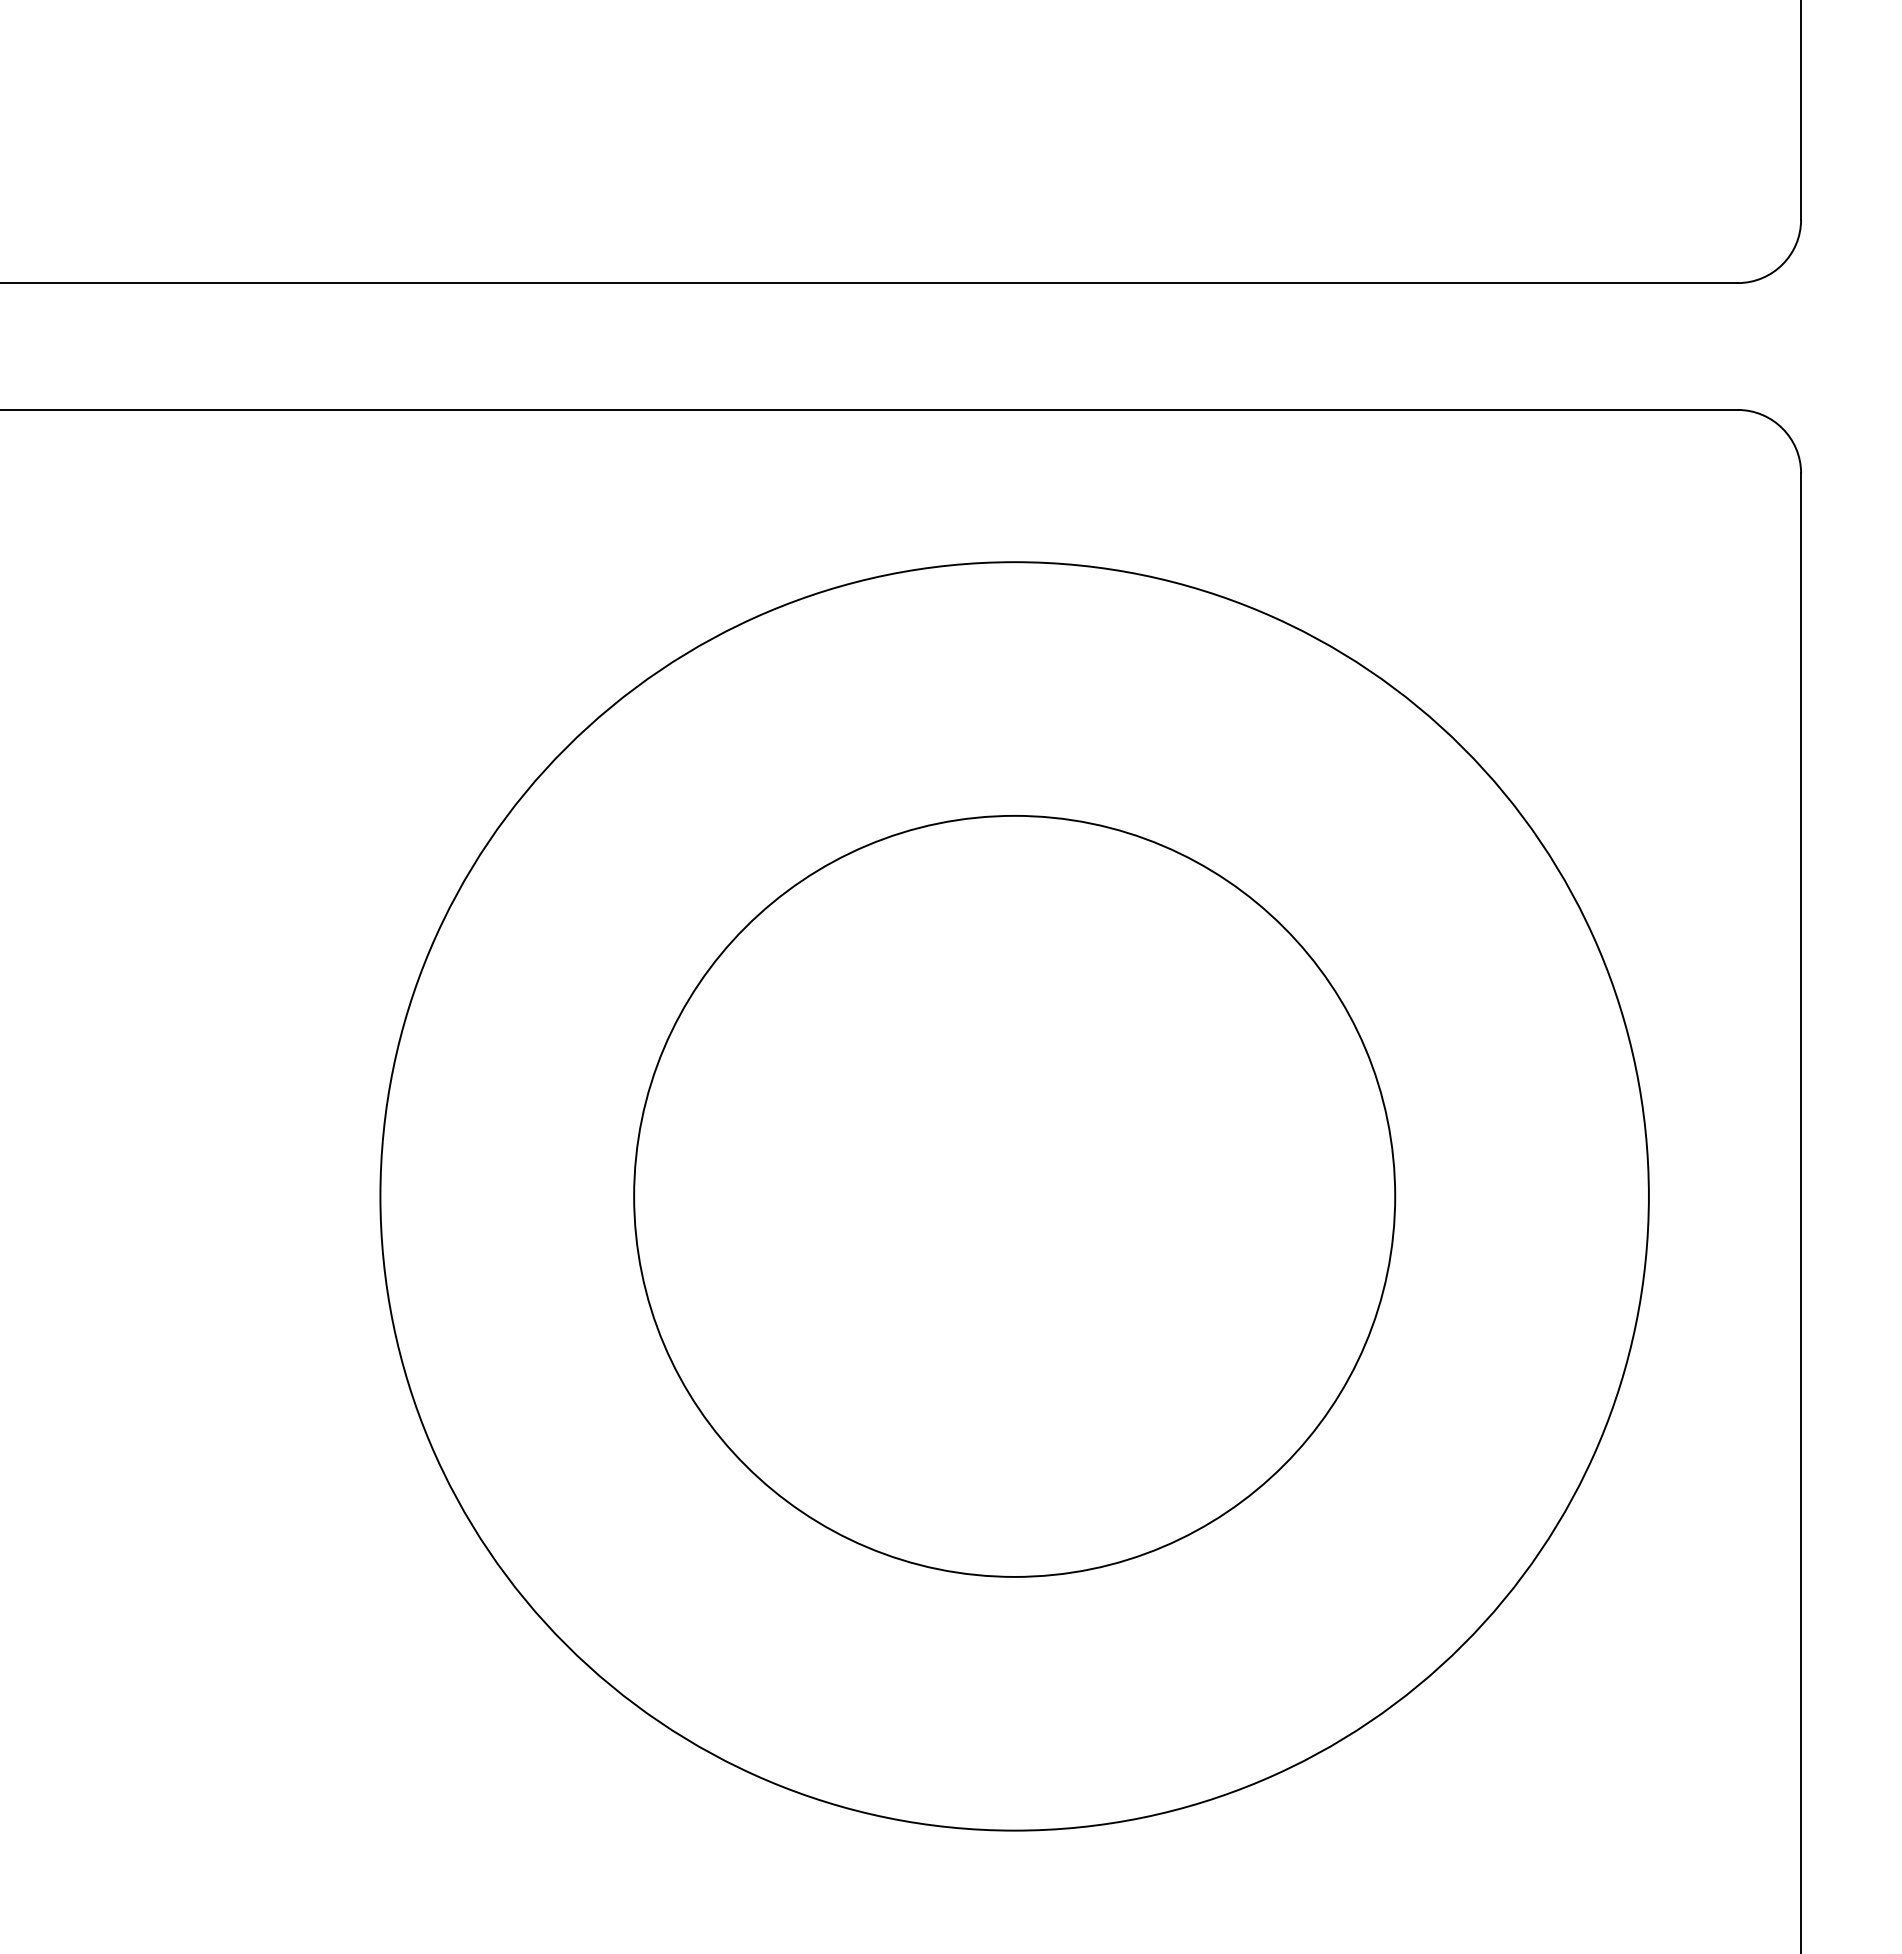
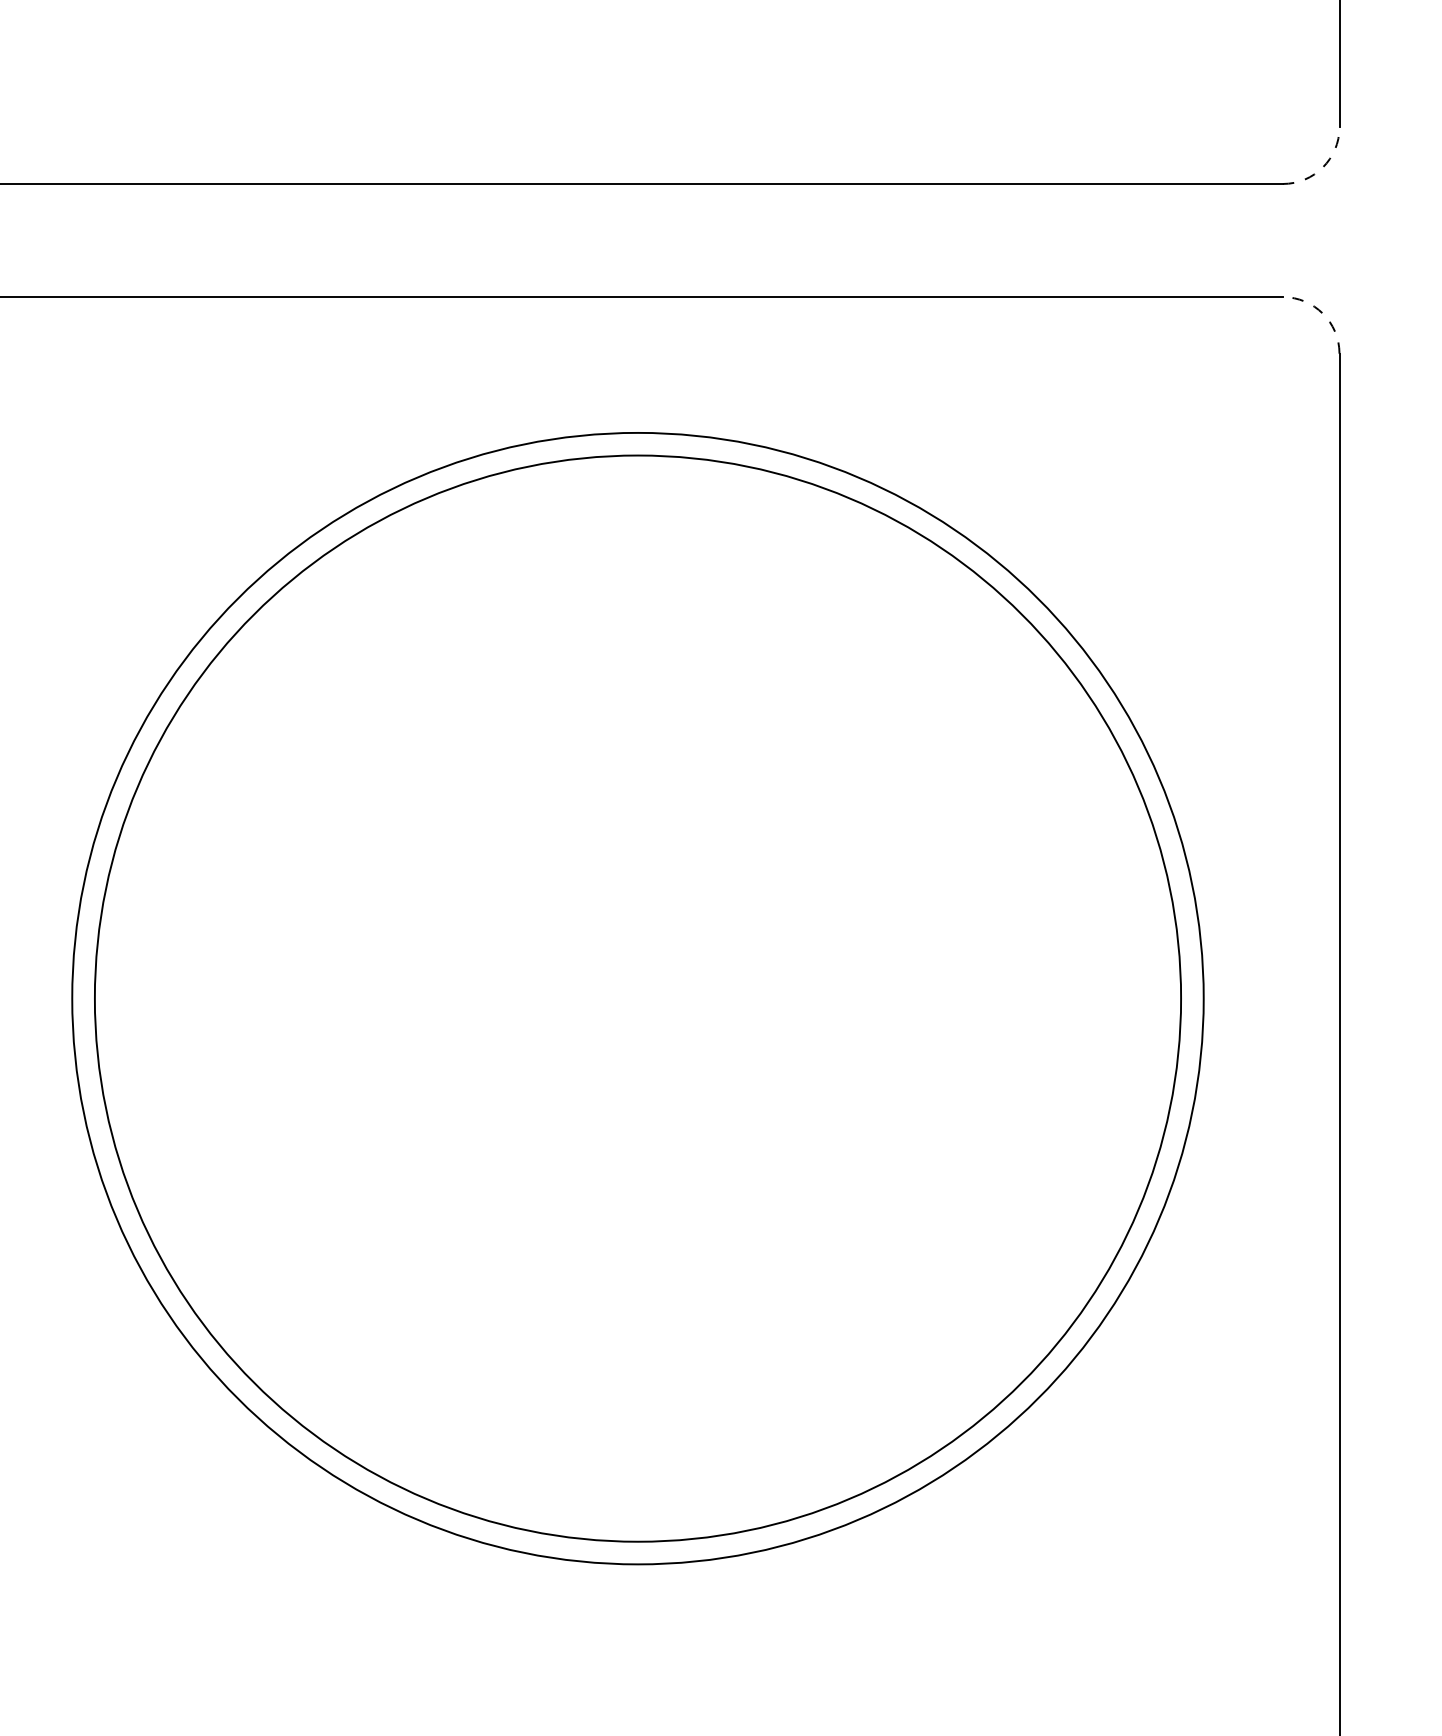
arc: (1782, 264) -> (1322, 167), solid -> dashed
arc: (1782, 428) -> (1322, 313), solid -> dashed
circle: (1014, 1195) -> (637, 997), size x1.6

